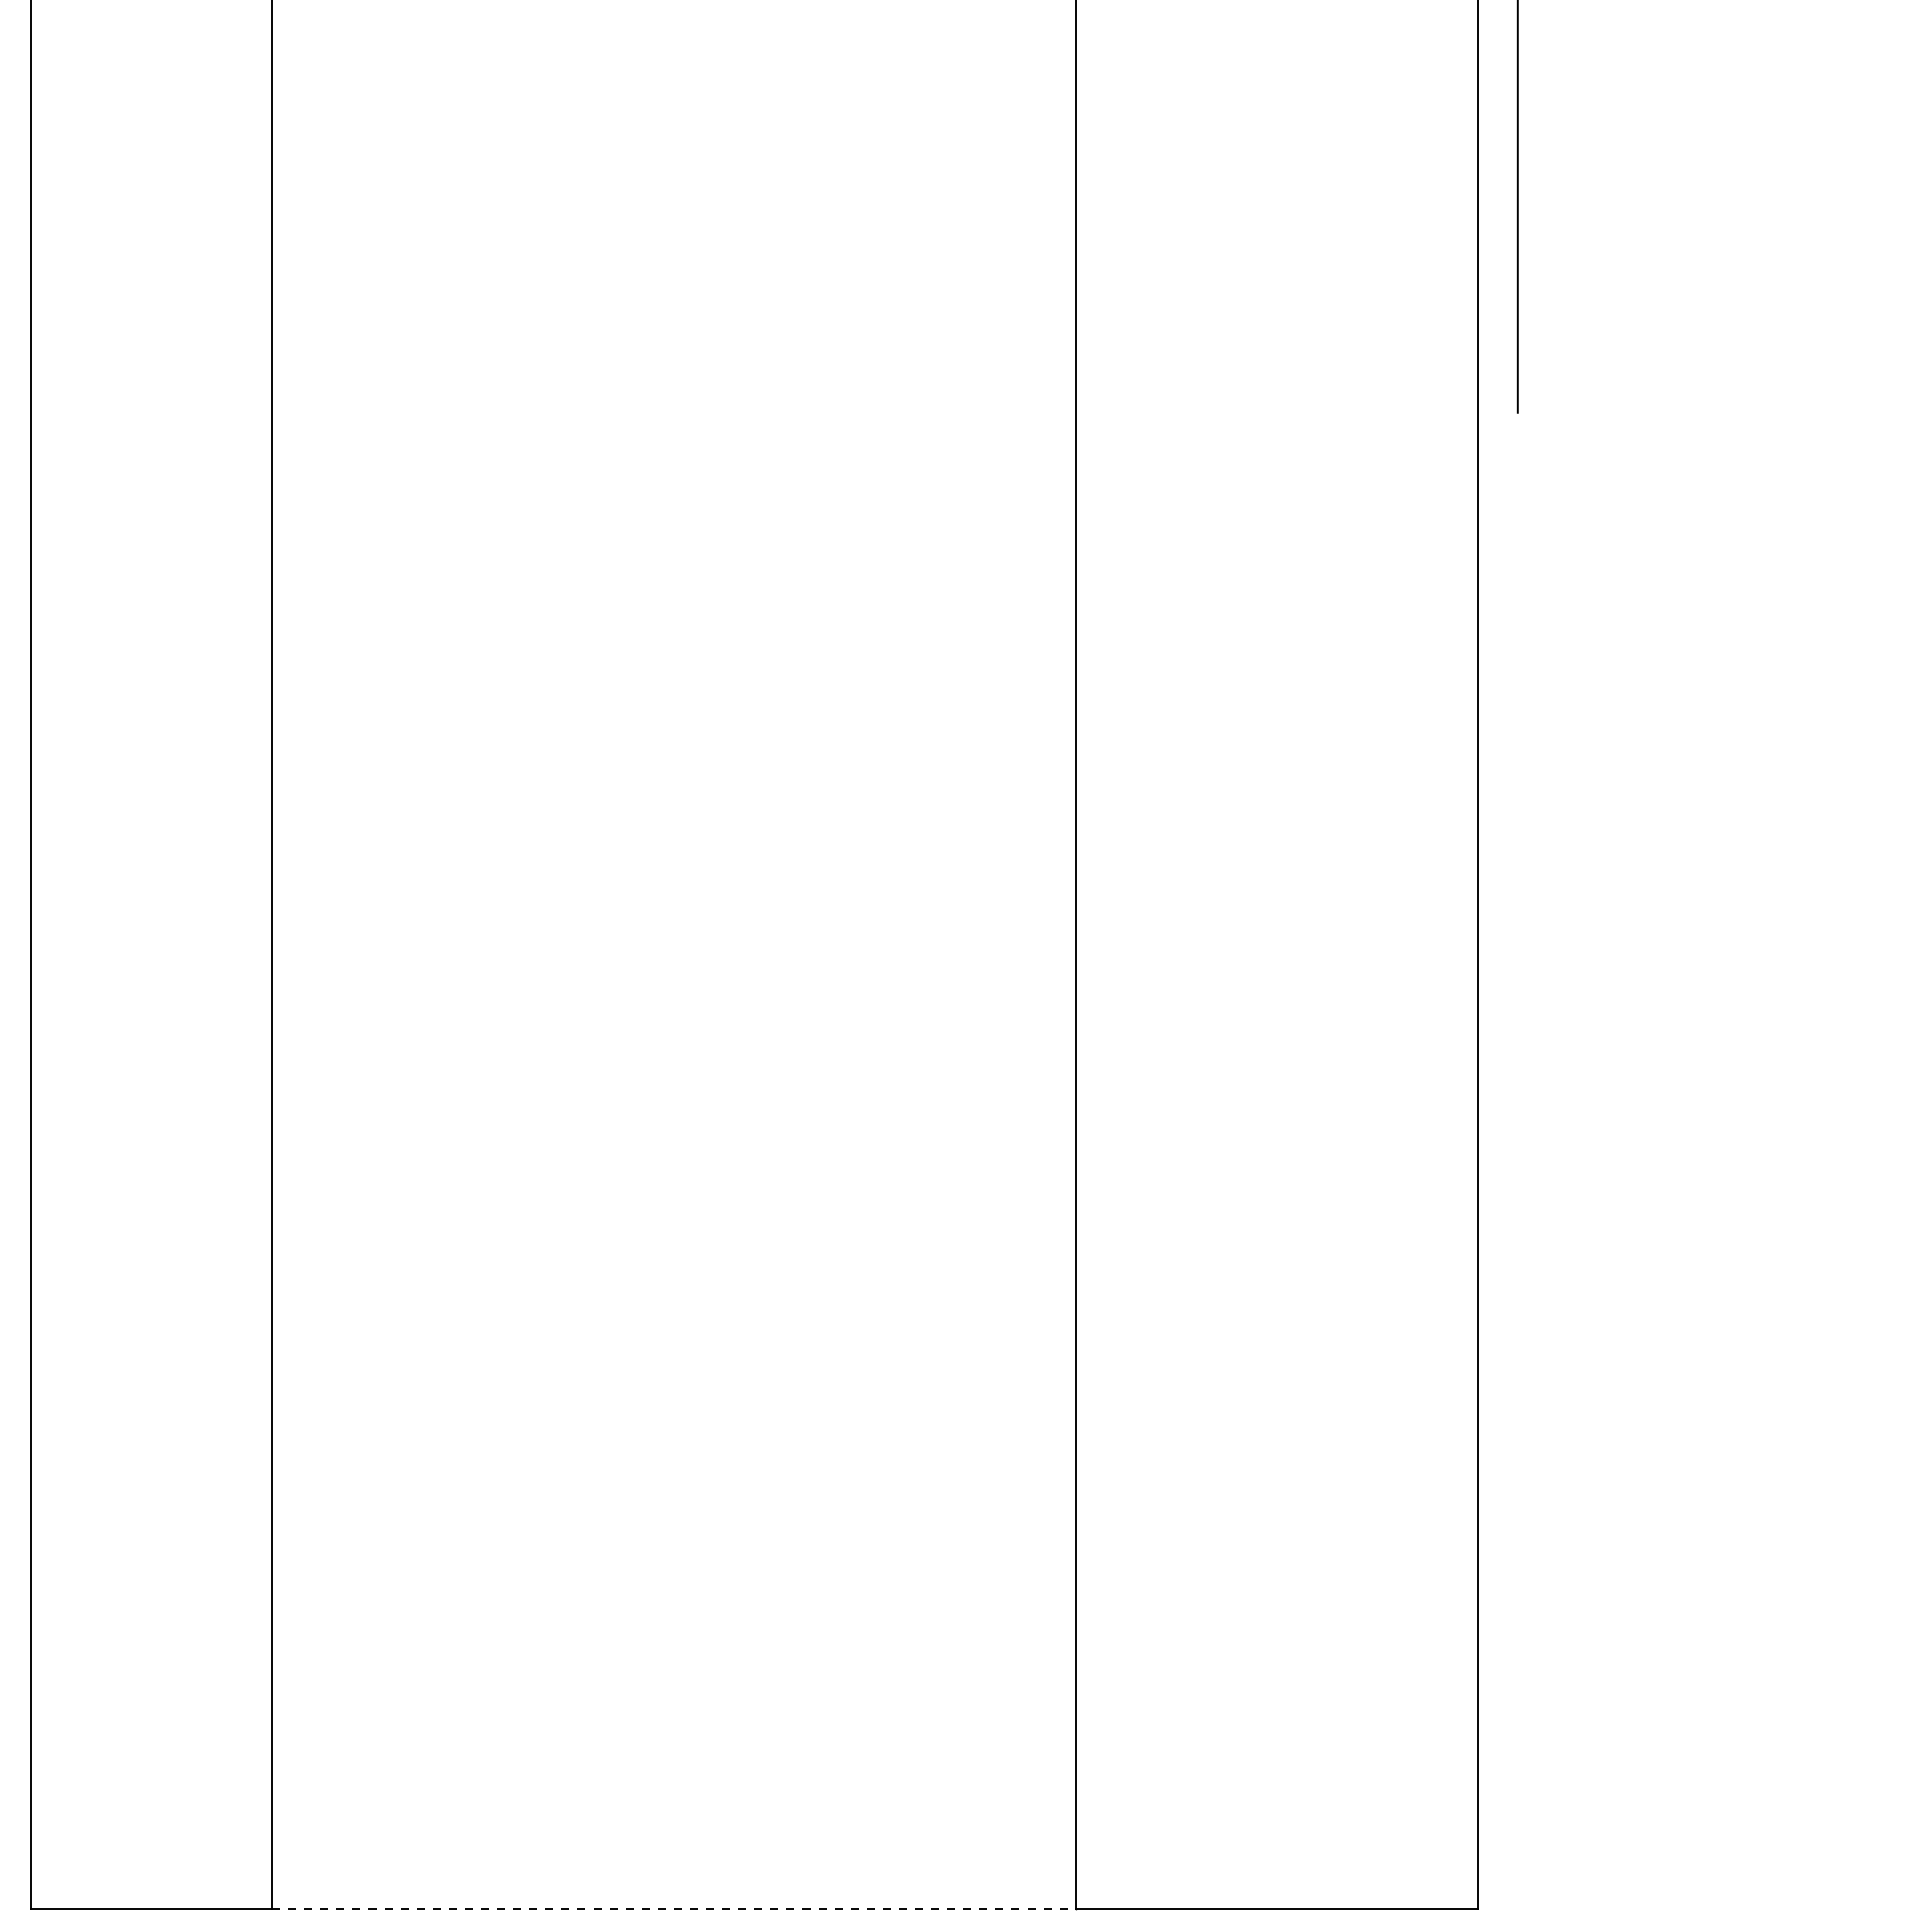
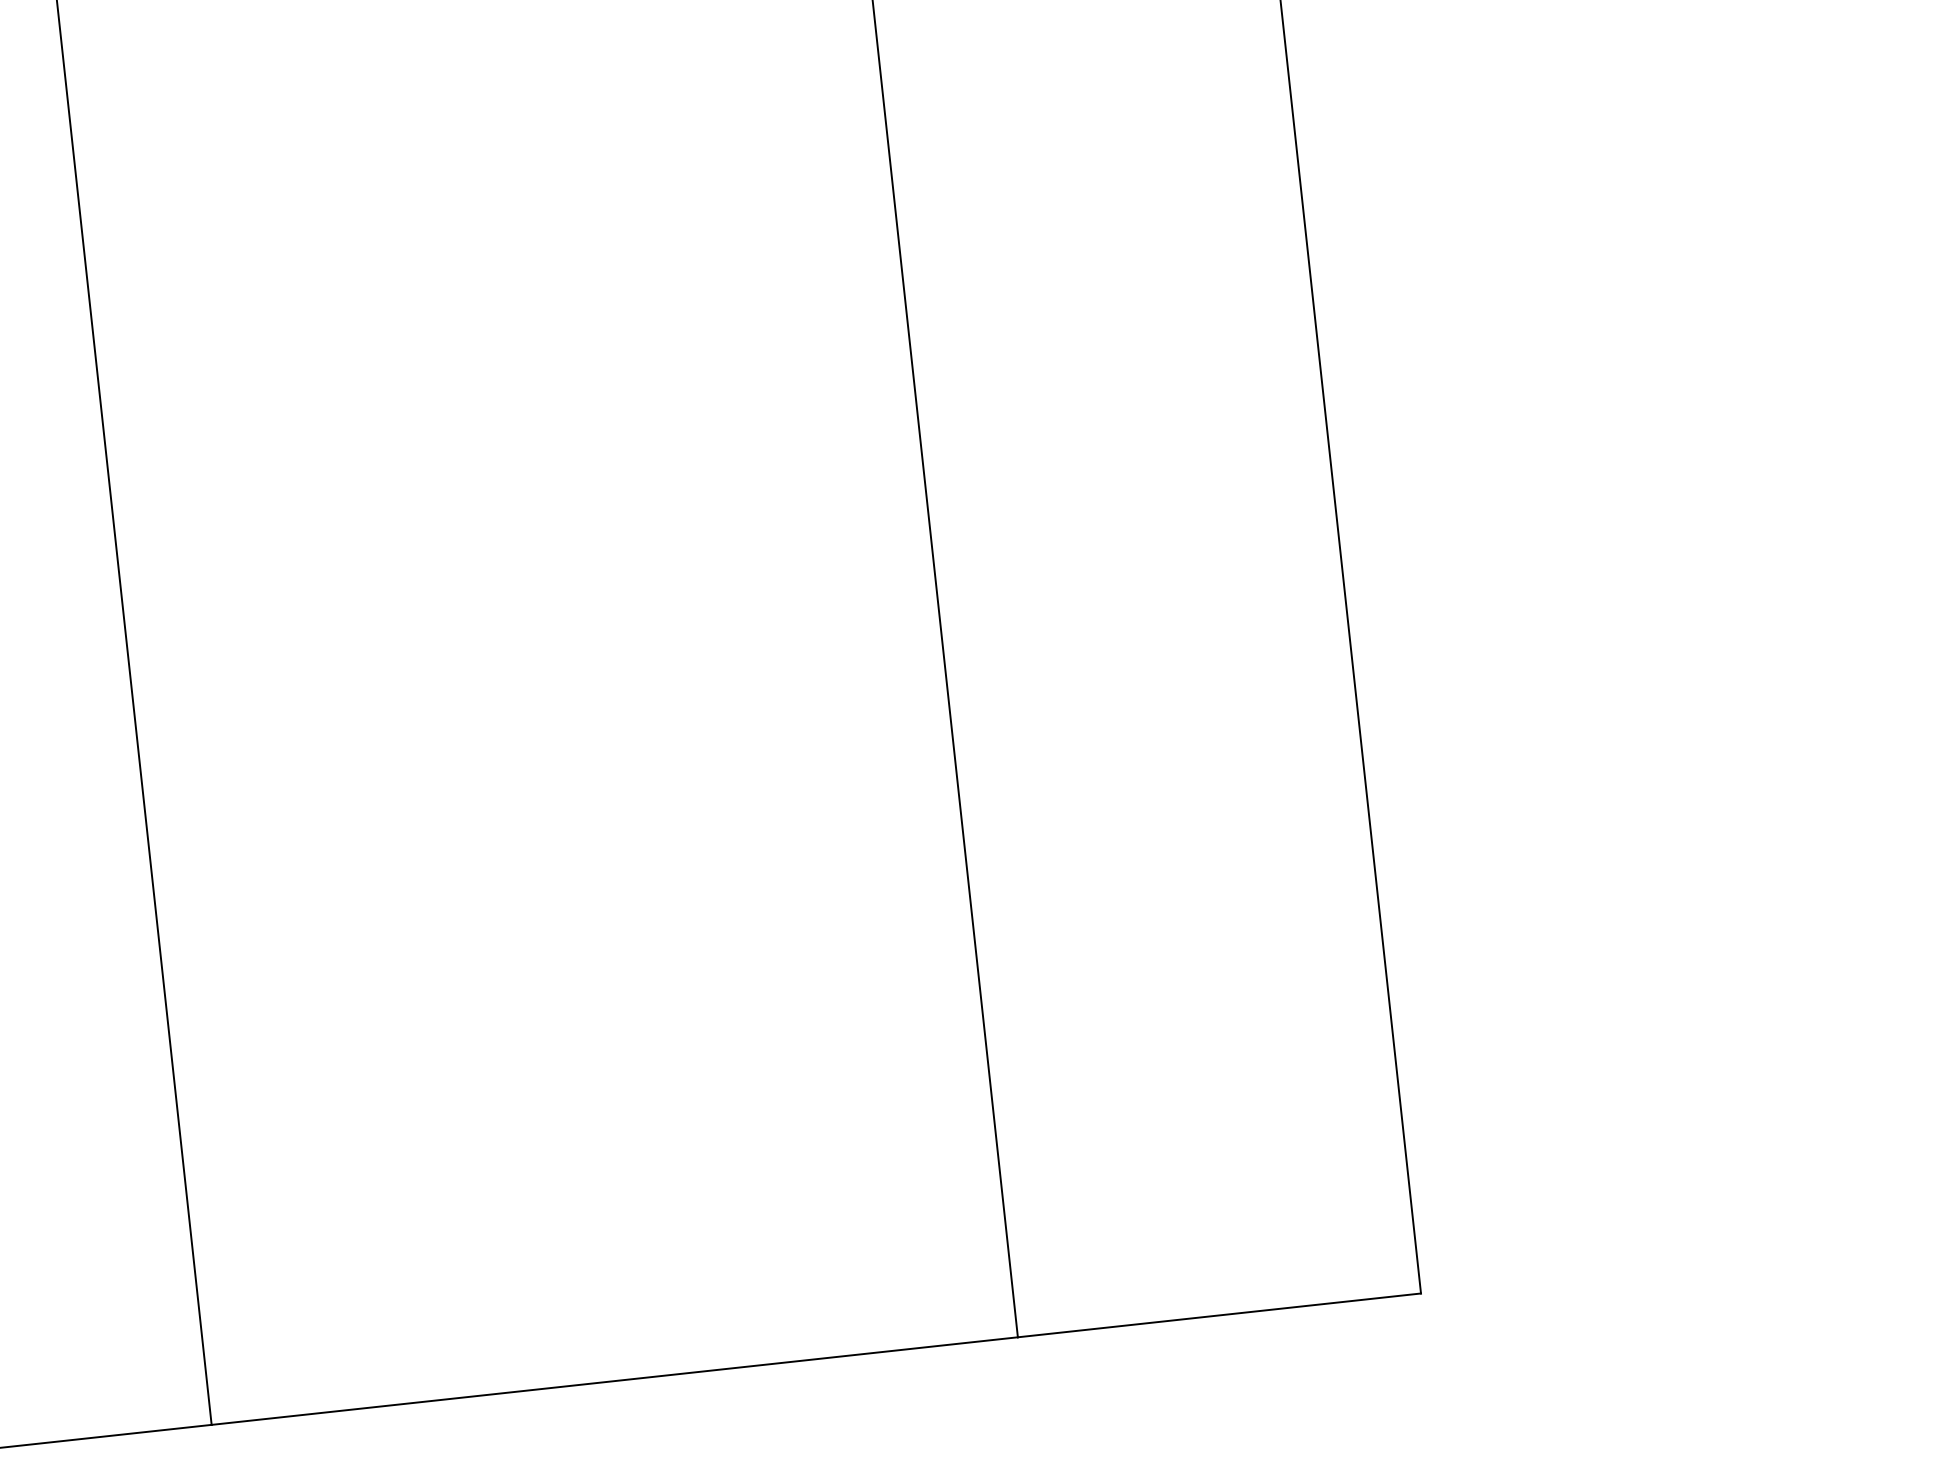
line: (673, 1908) -> (614, 1380), dashed -> solid

